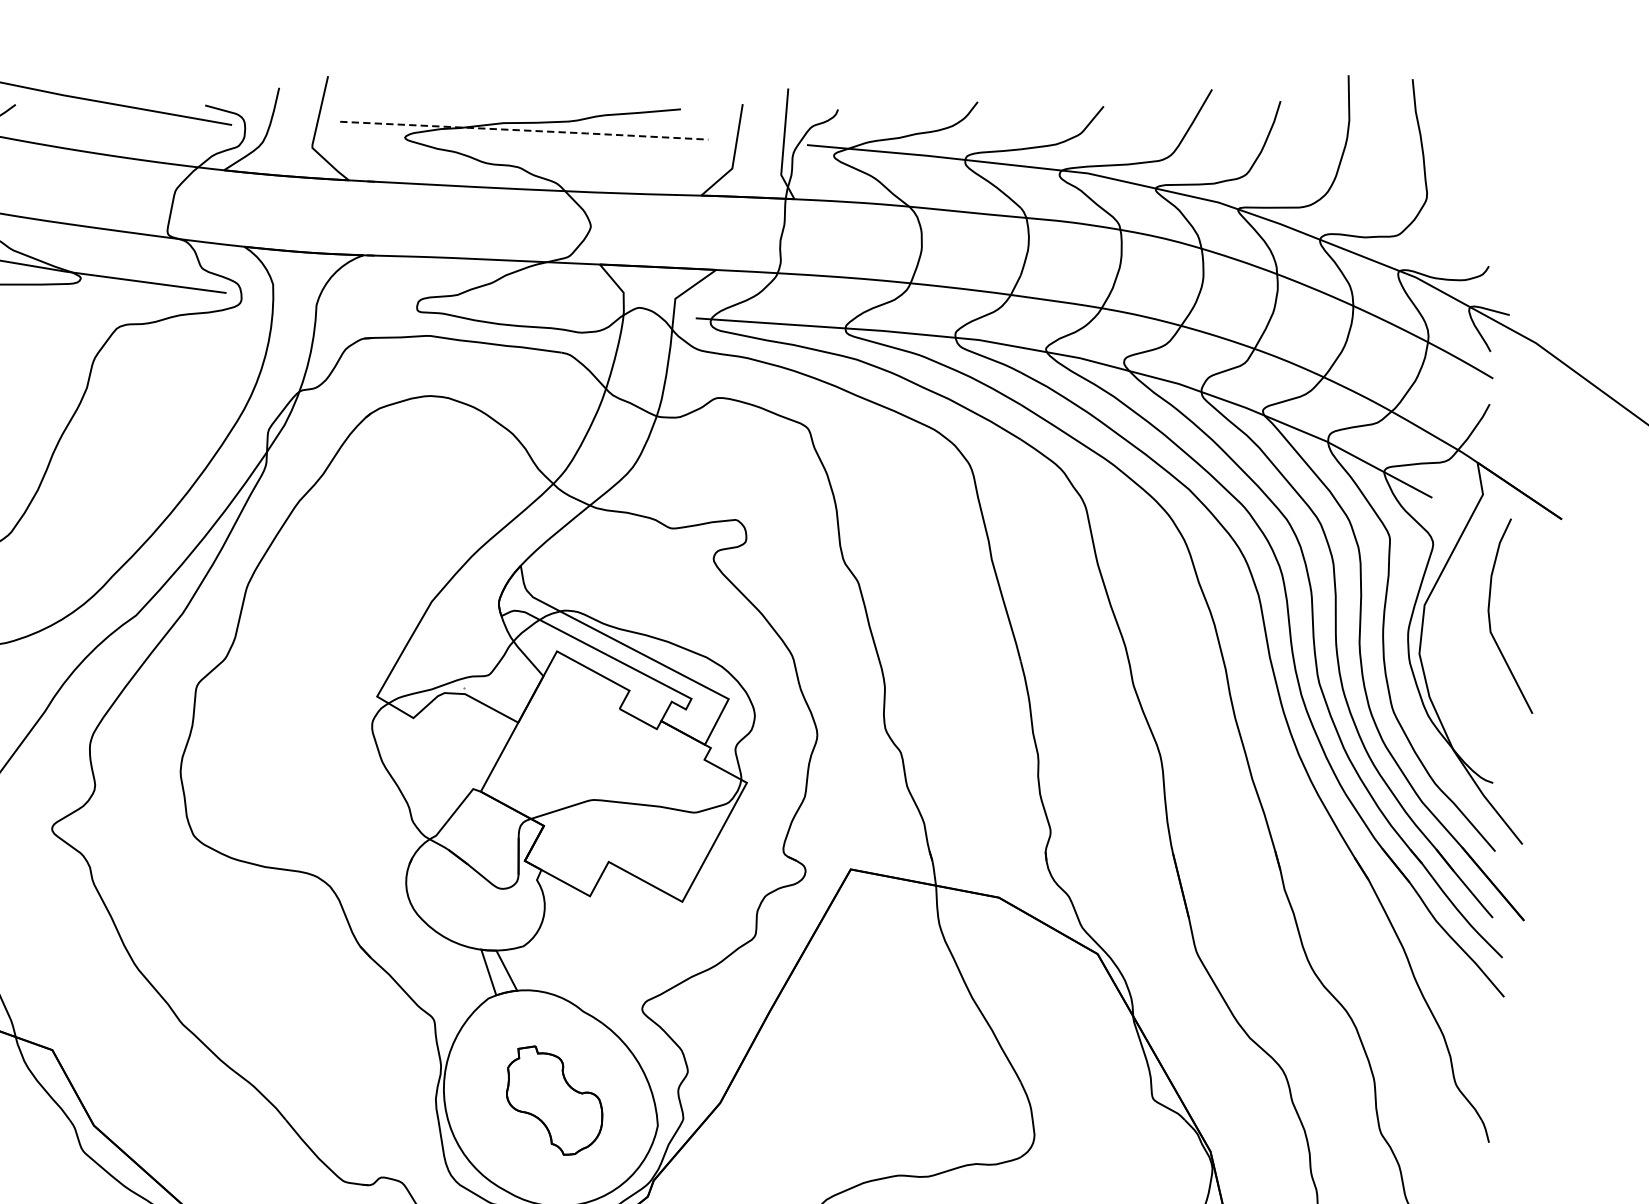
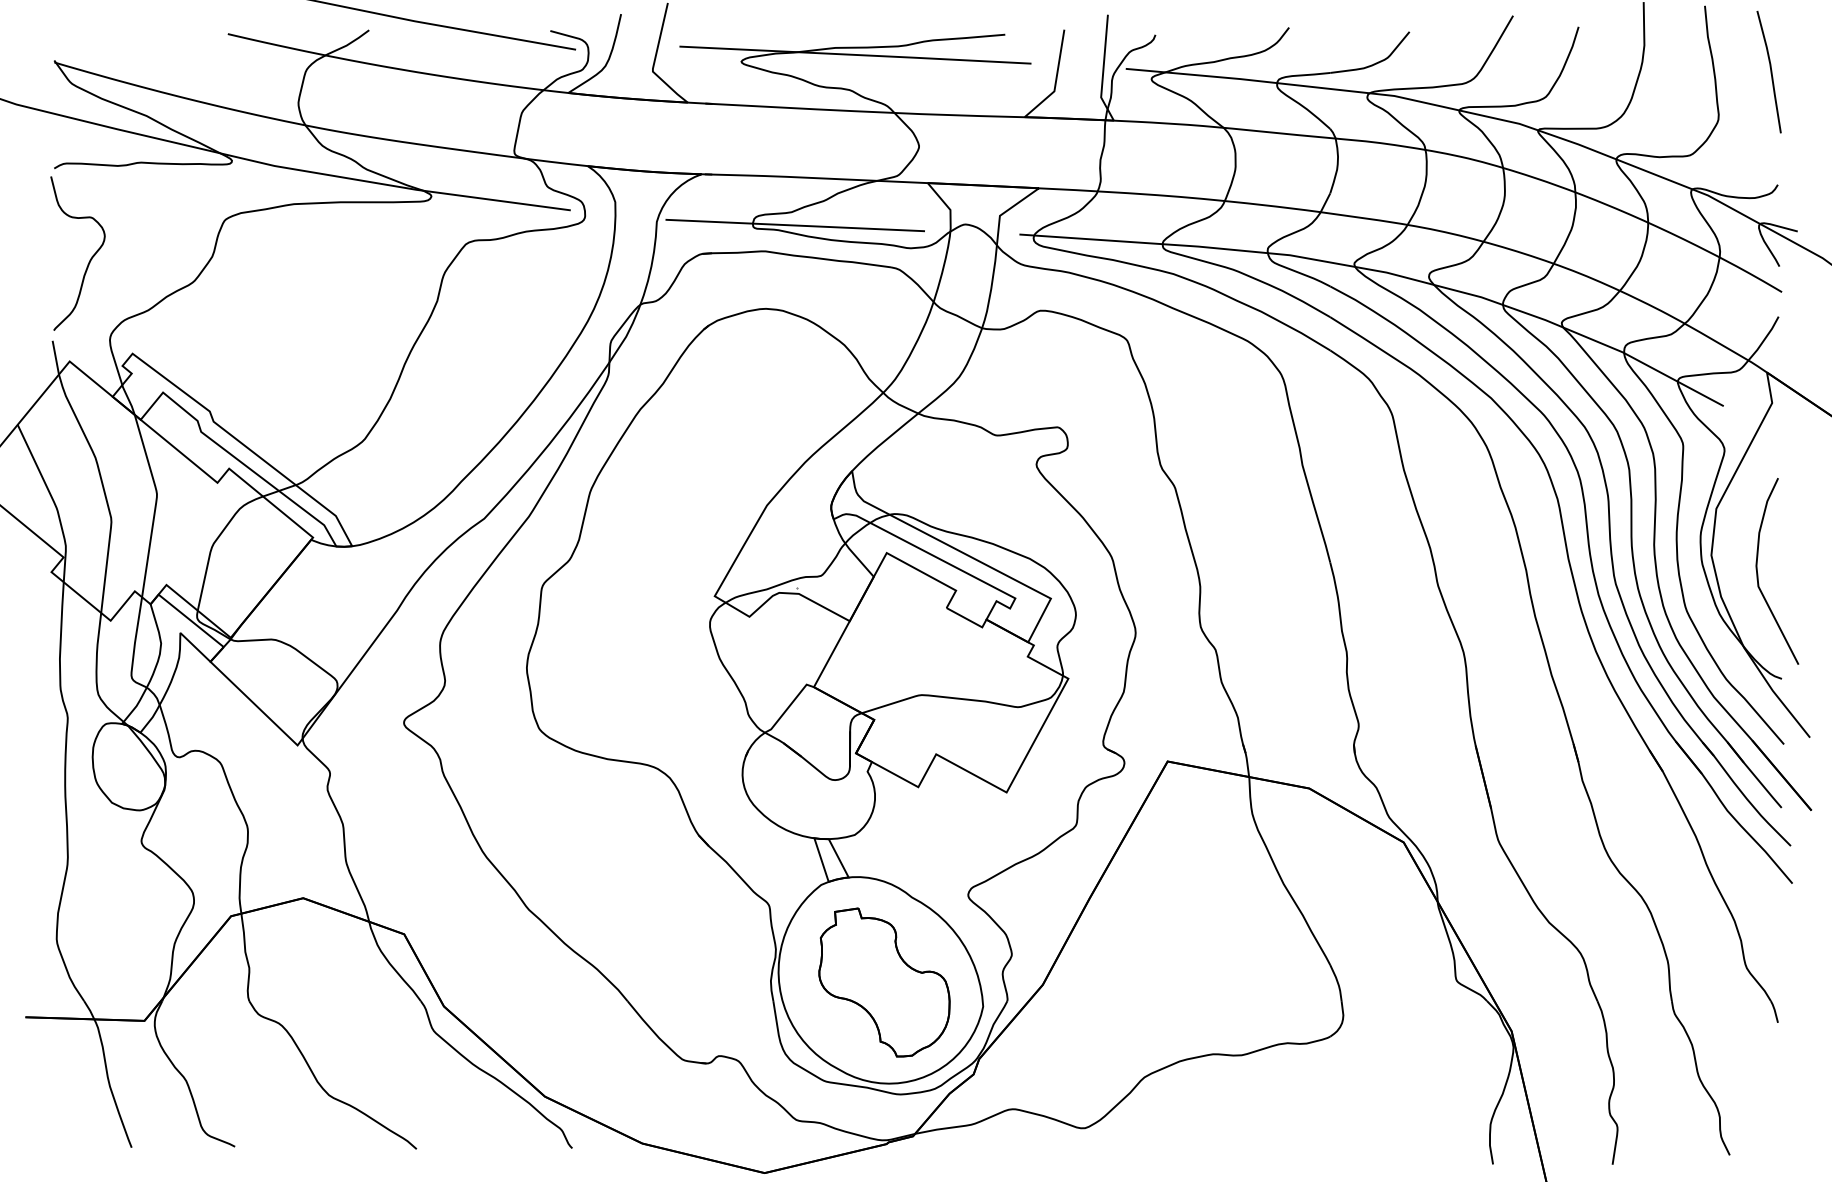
line: (525, 130) -> (856, 54), dashed -> solid
line: (1481, 148) -> (1770, 72), added
line: (461, 308) -> (795, 225), added
curve: (1490, 618) -> (1758, 573), moved
part: (554, 1100) -> (884, 982), size x1.43

